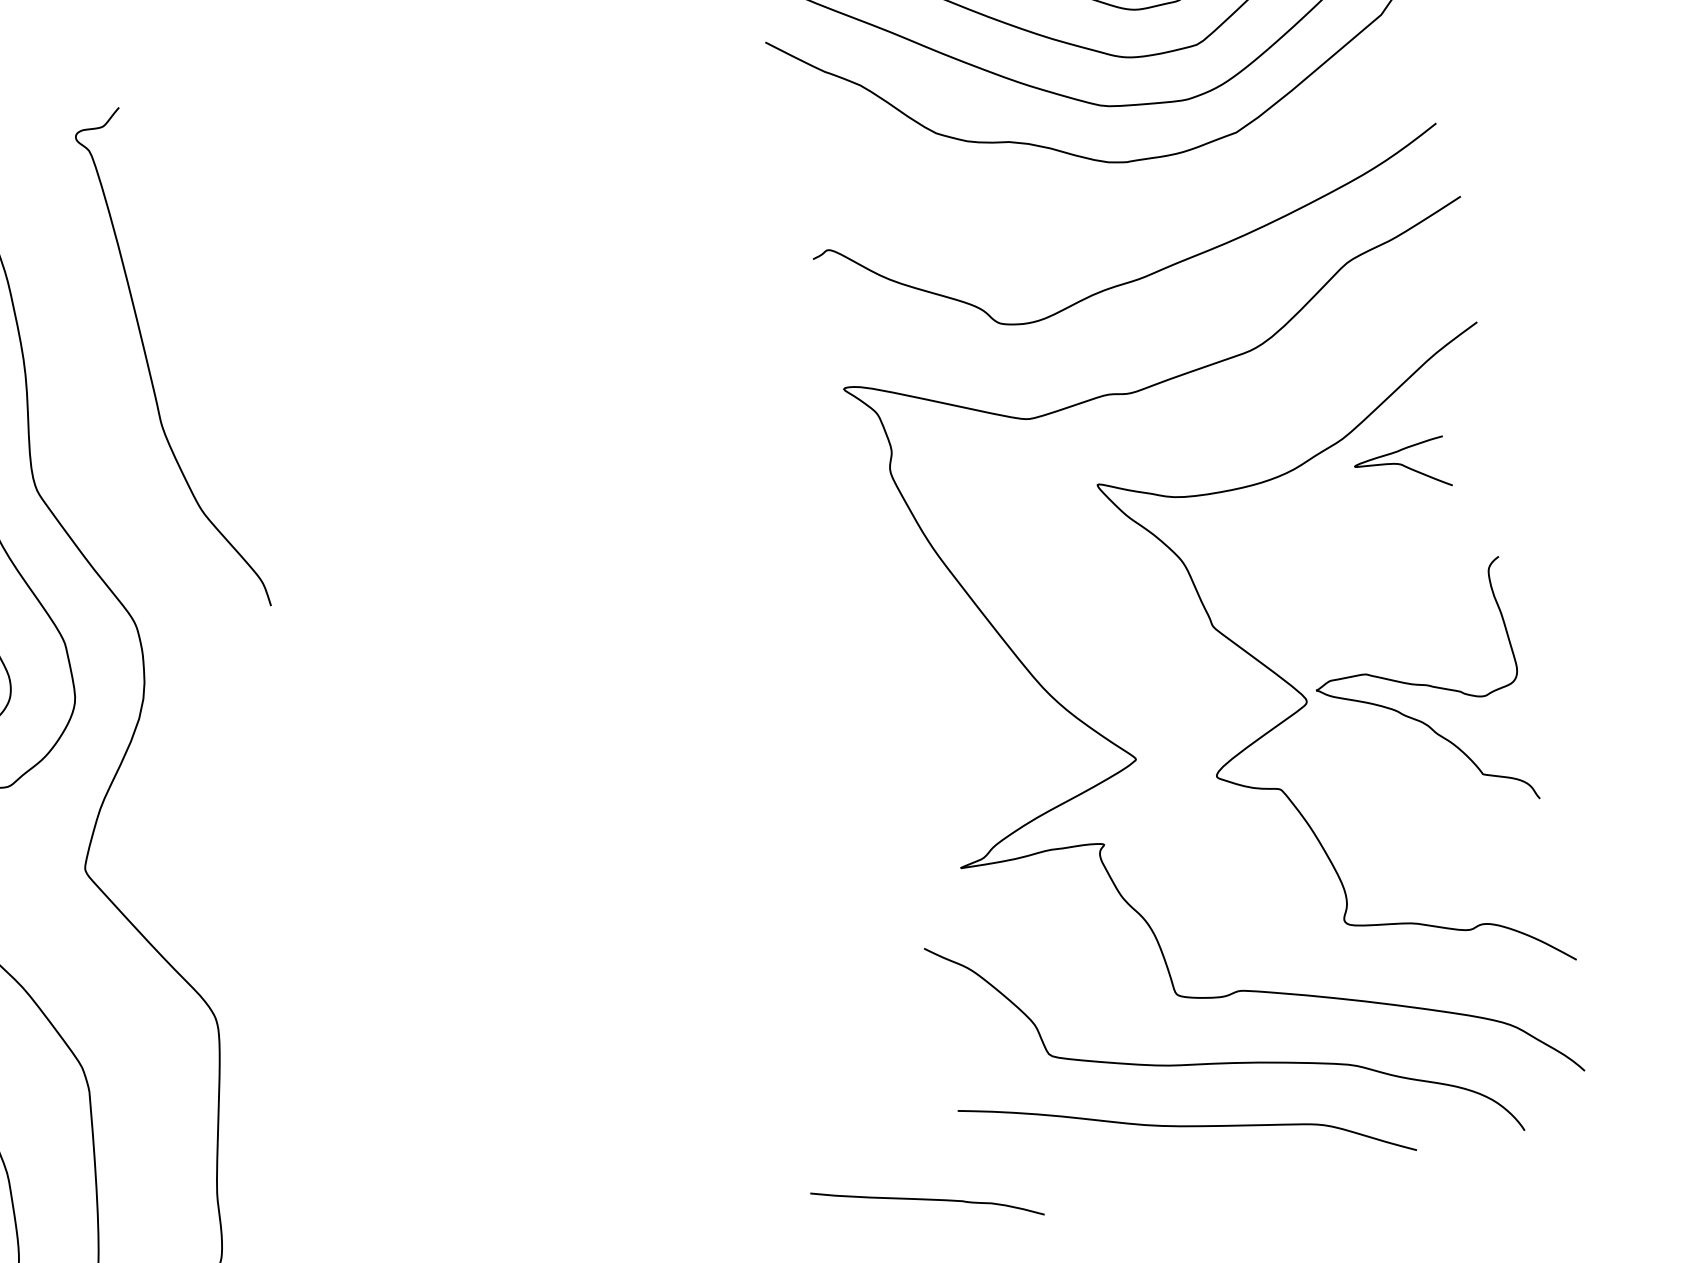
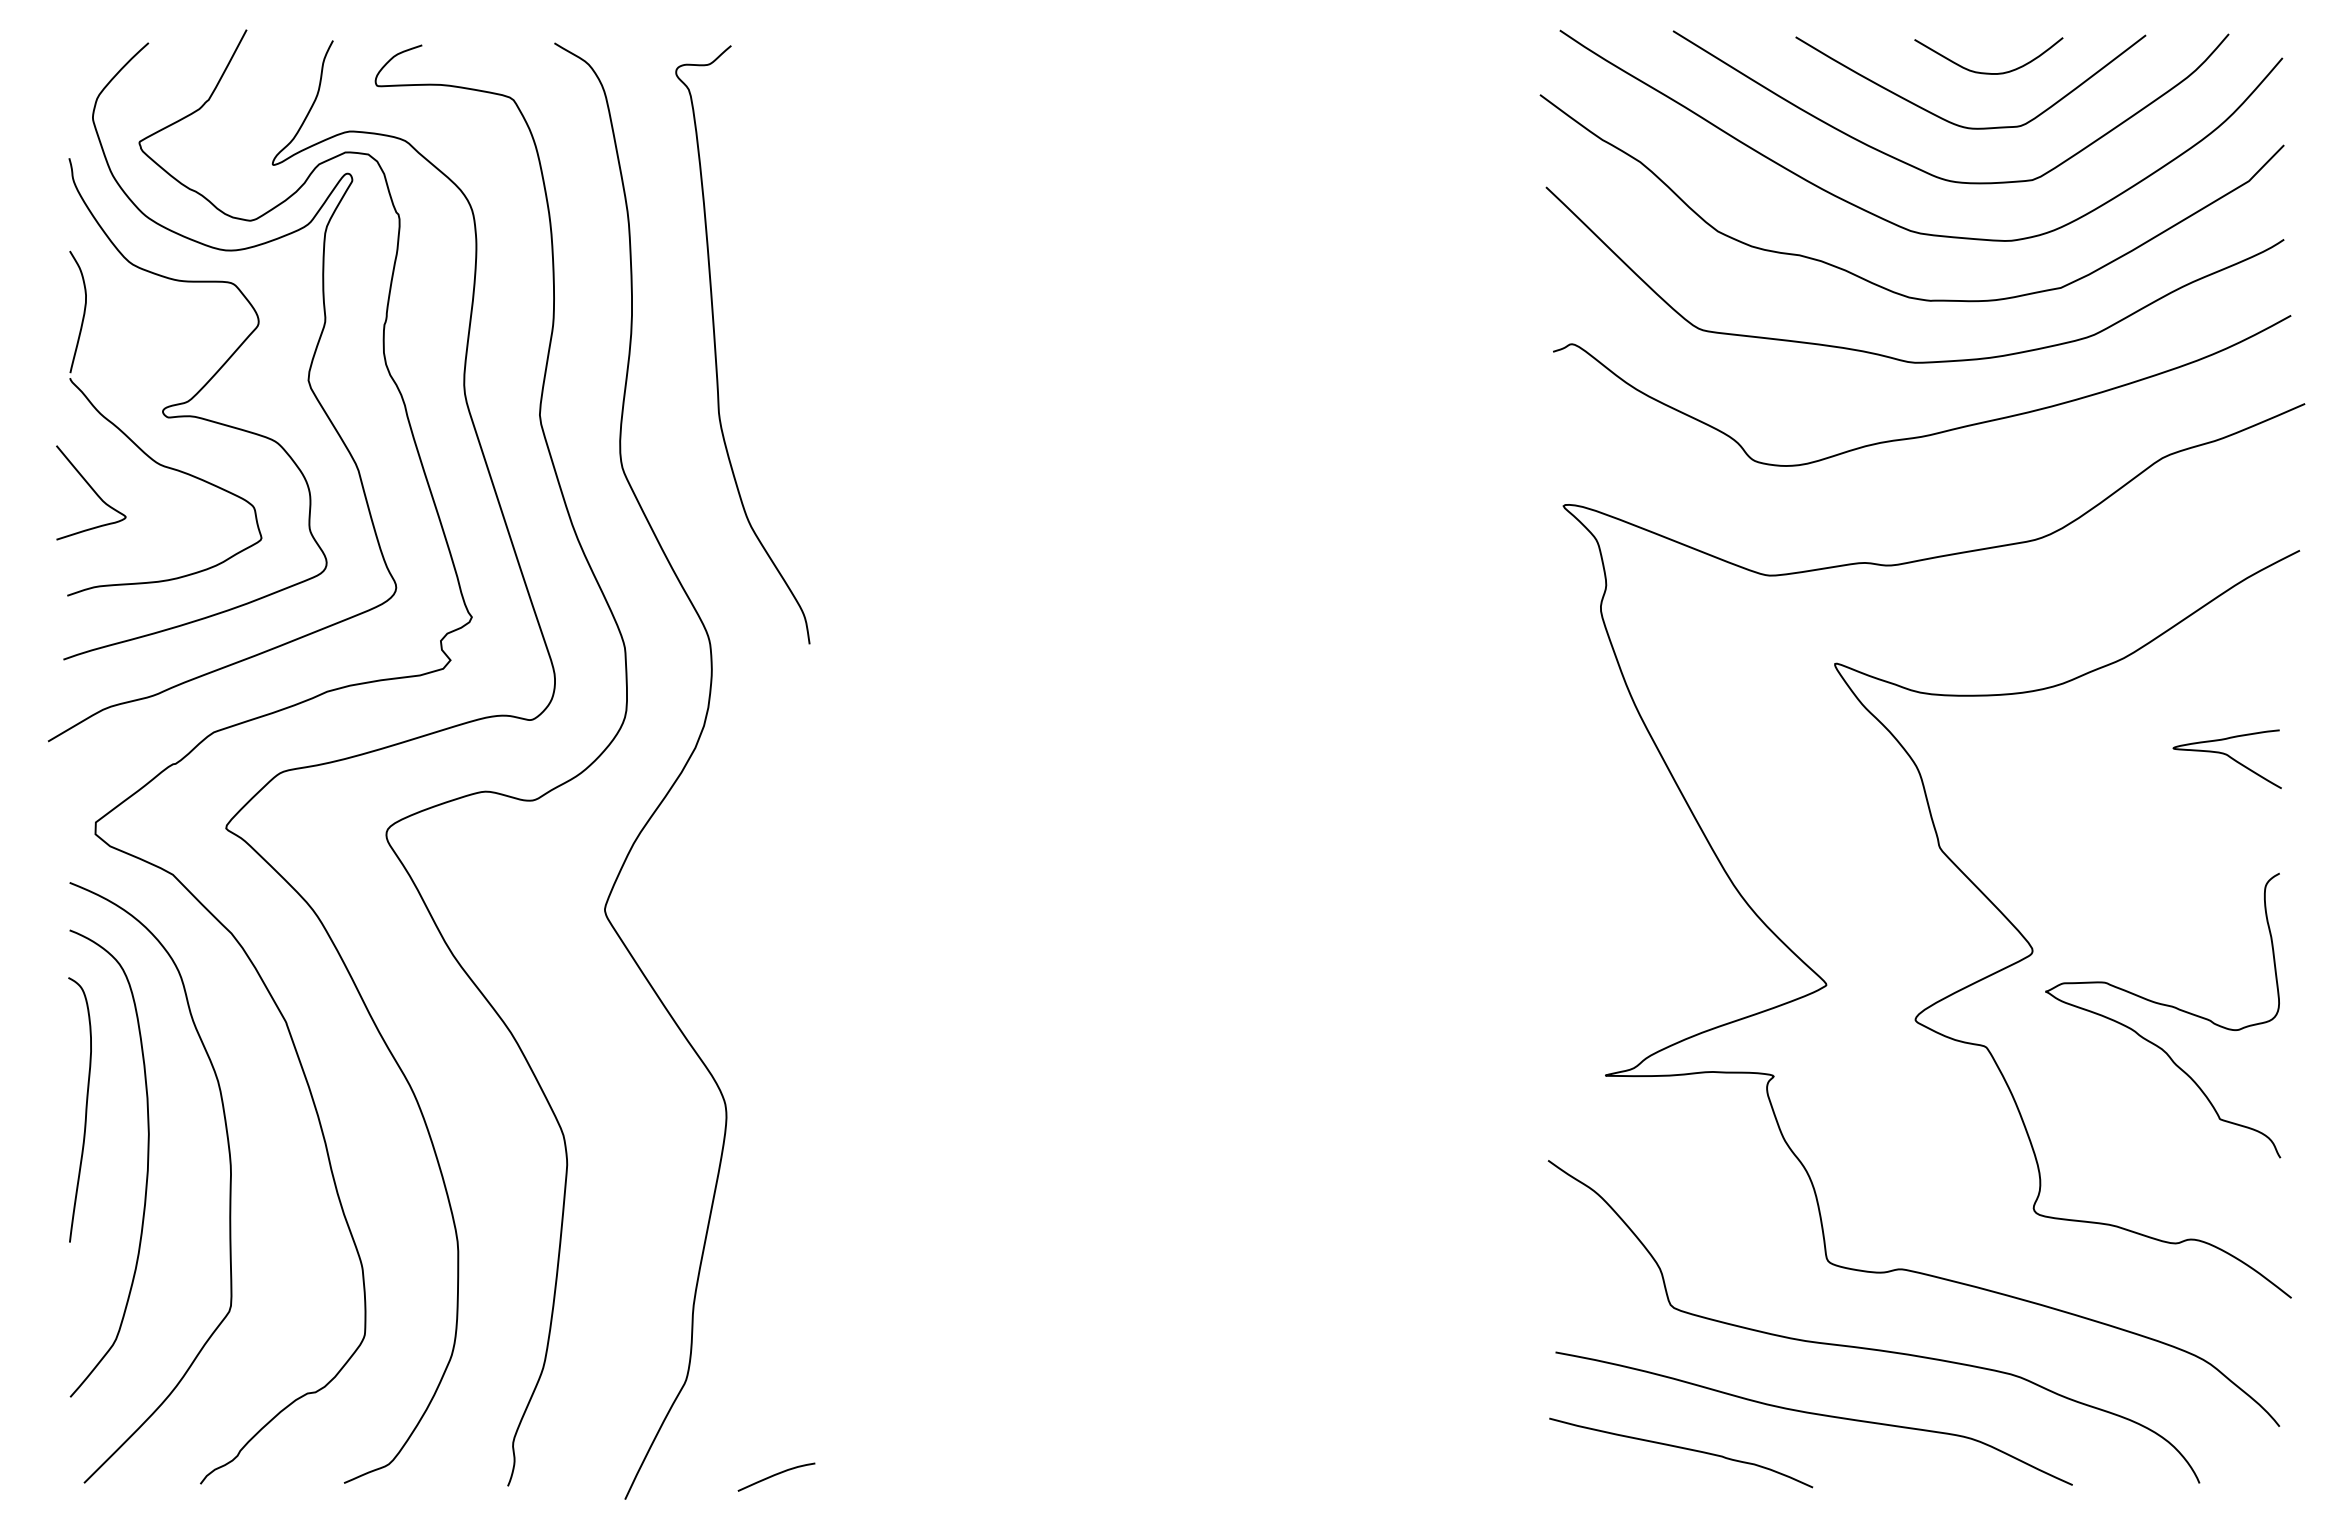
curve: (1104, 215) -> (1894, 357), added
curve: (149, 367) -> (716, 348), moved
curve: (1402, 465) -> (2227, 756), moved
curve: (1420, 686) -> (2165, 1006), moved
curve: (928, 1200) -> (1683, 1449), moved

